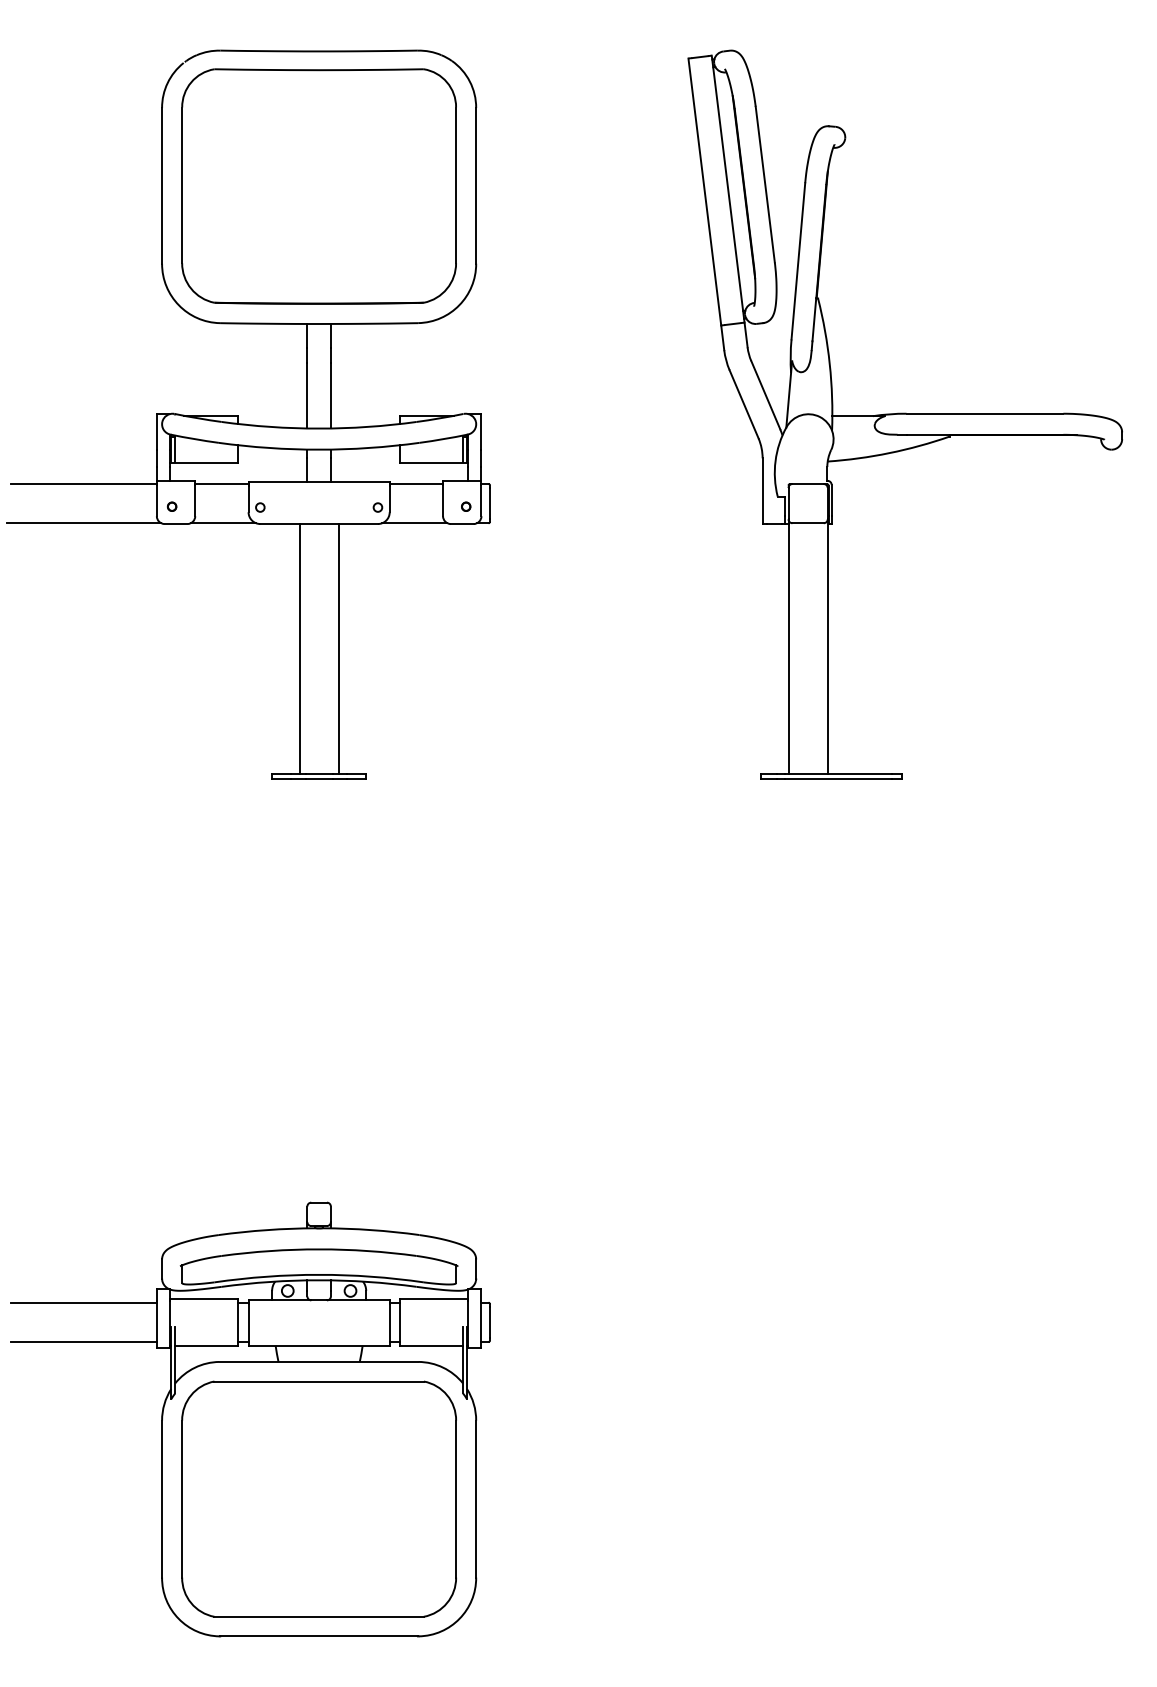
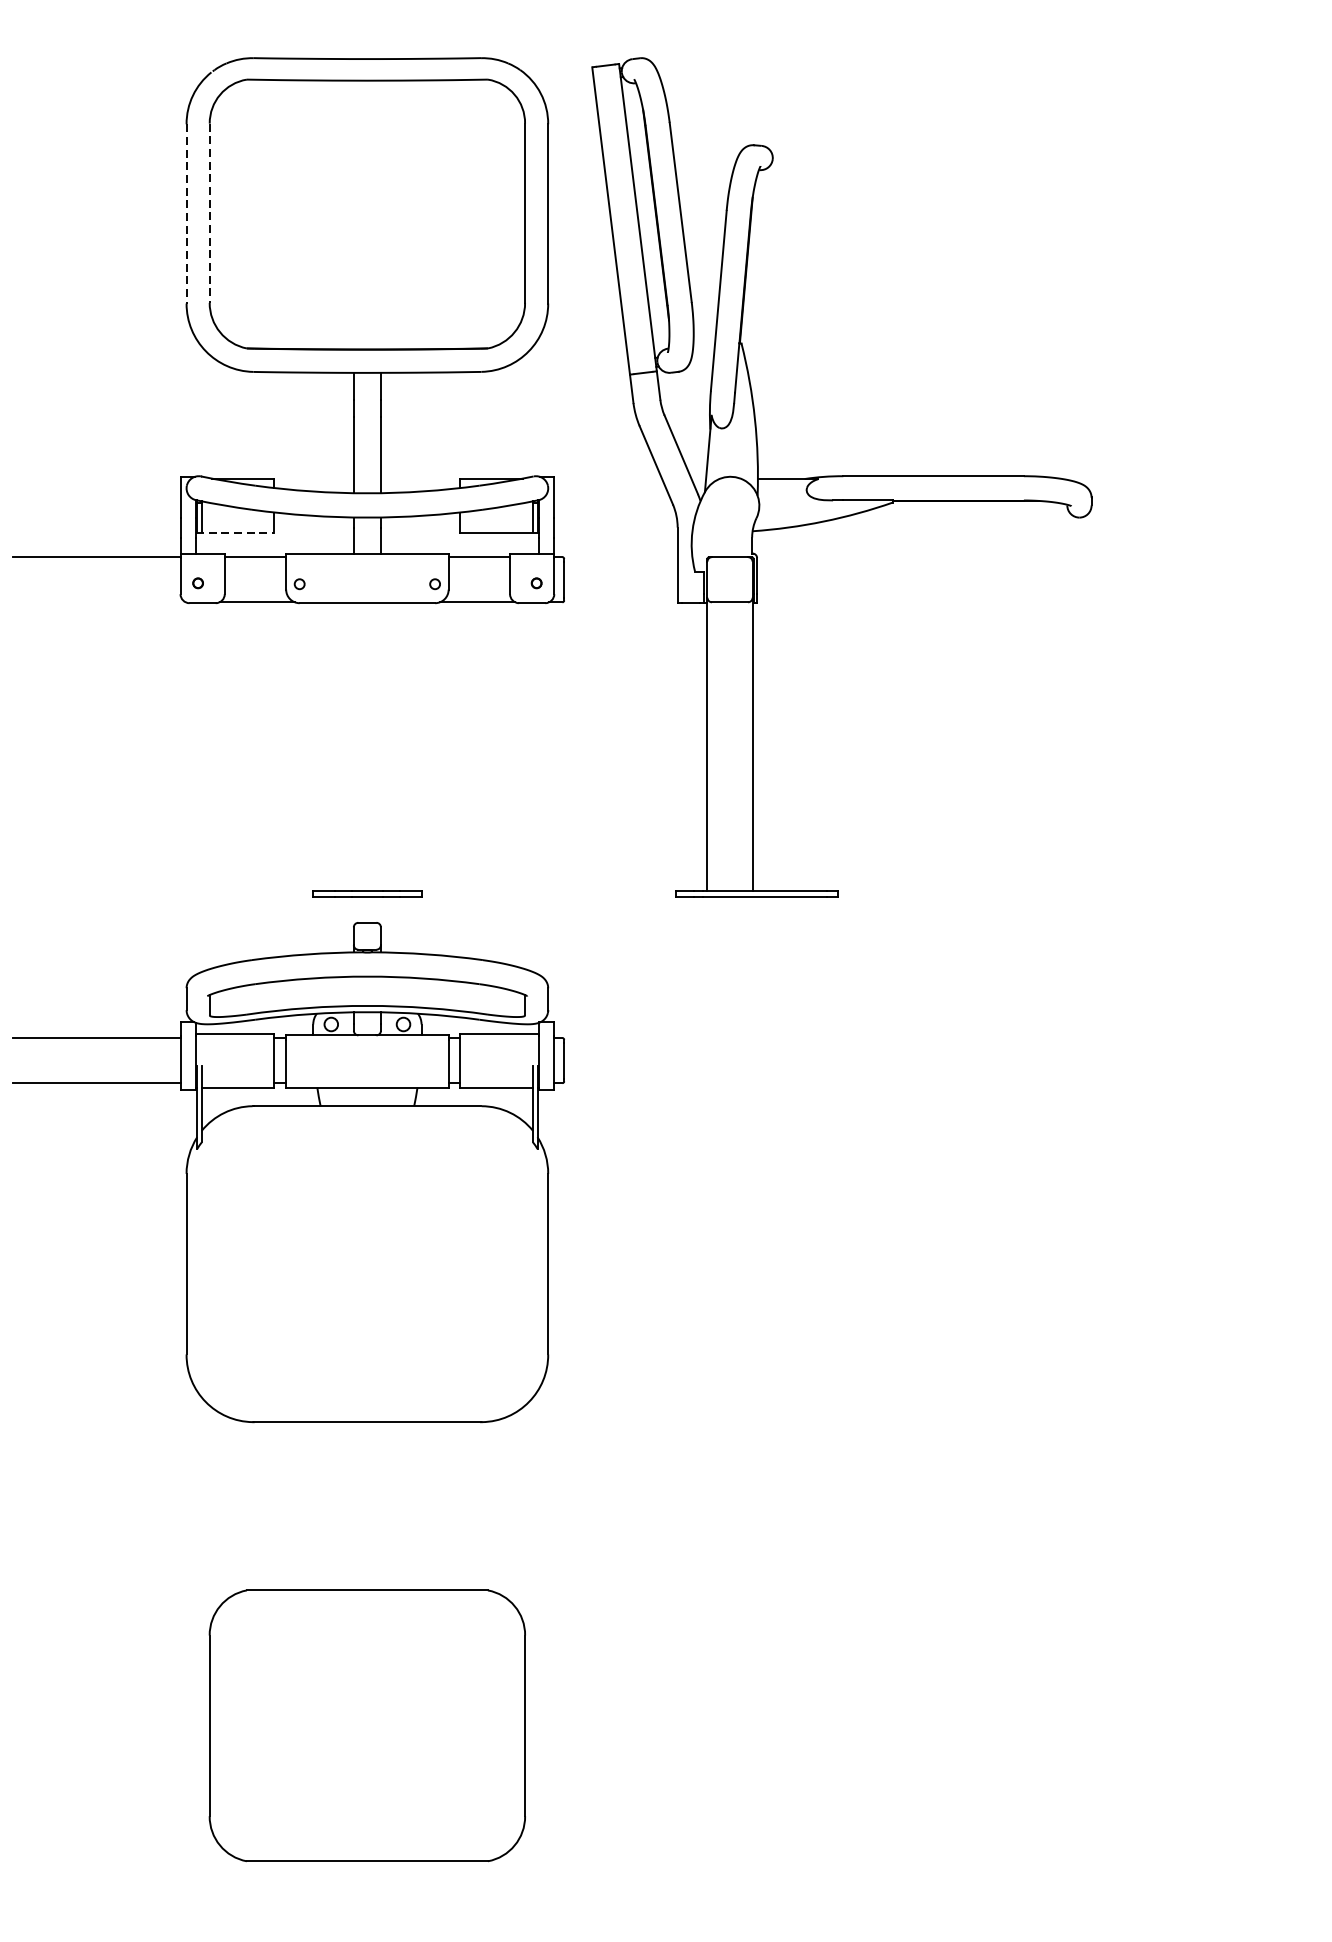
line: (162, 185) -> (187, 213), solid -> dashed
line: (182, 185) -> (210, 213), solid -> dashed
part: (904, 414) -> (840, 477), moved
line: (204, 462) -> (235, 532), solid -> dashed
line: (83, 523) -> (96, 602), removed
line: (299, 649) -> (344, 747), removed
line: (338, 649) -> (389, 747), removed
part: (250, 1419) -> (288, 1172), moved

